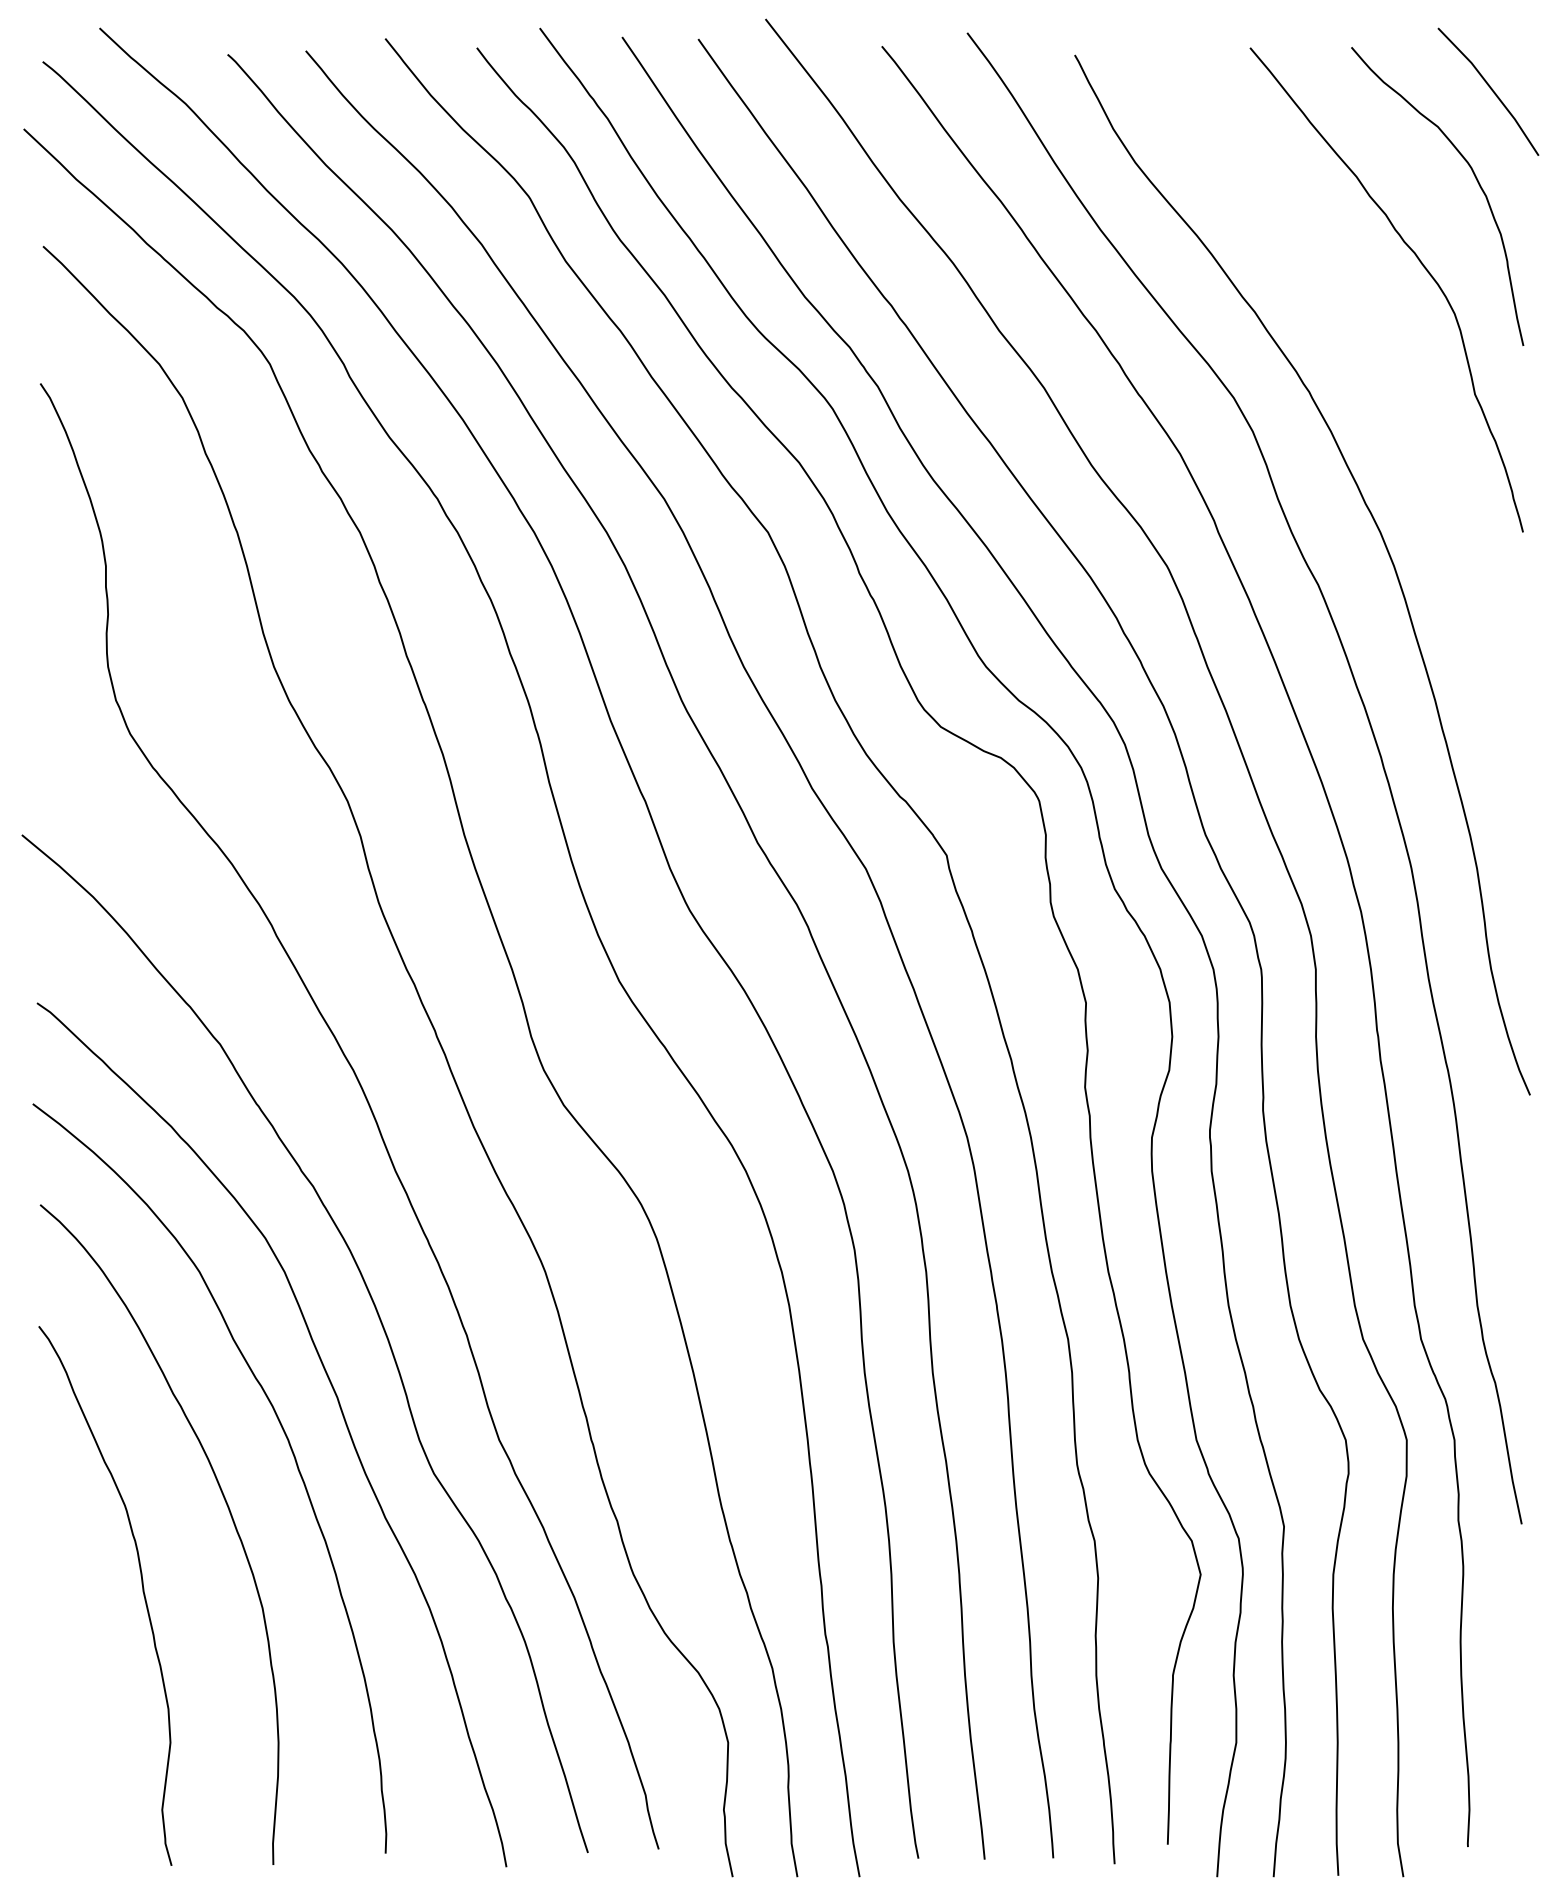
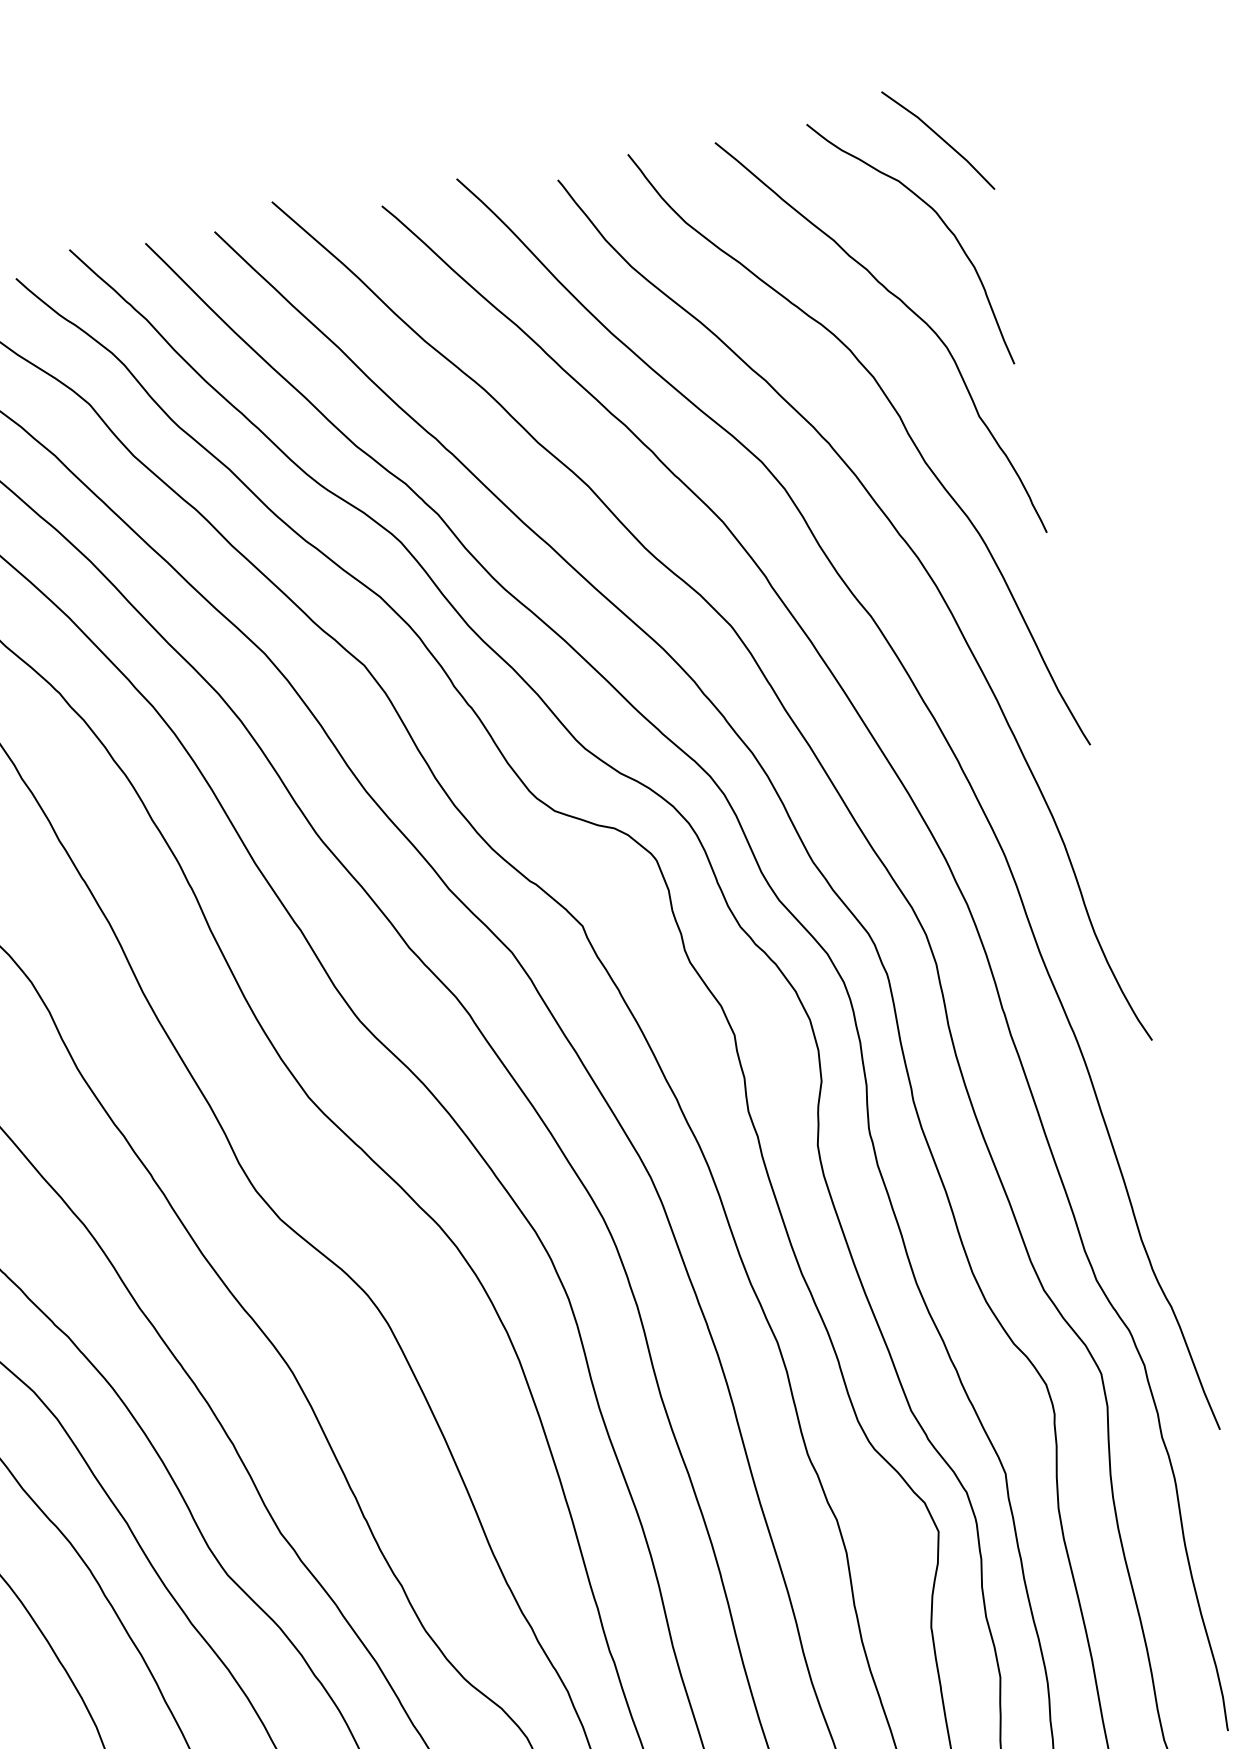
curve: (1391, 387) -> (902, 424), added

